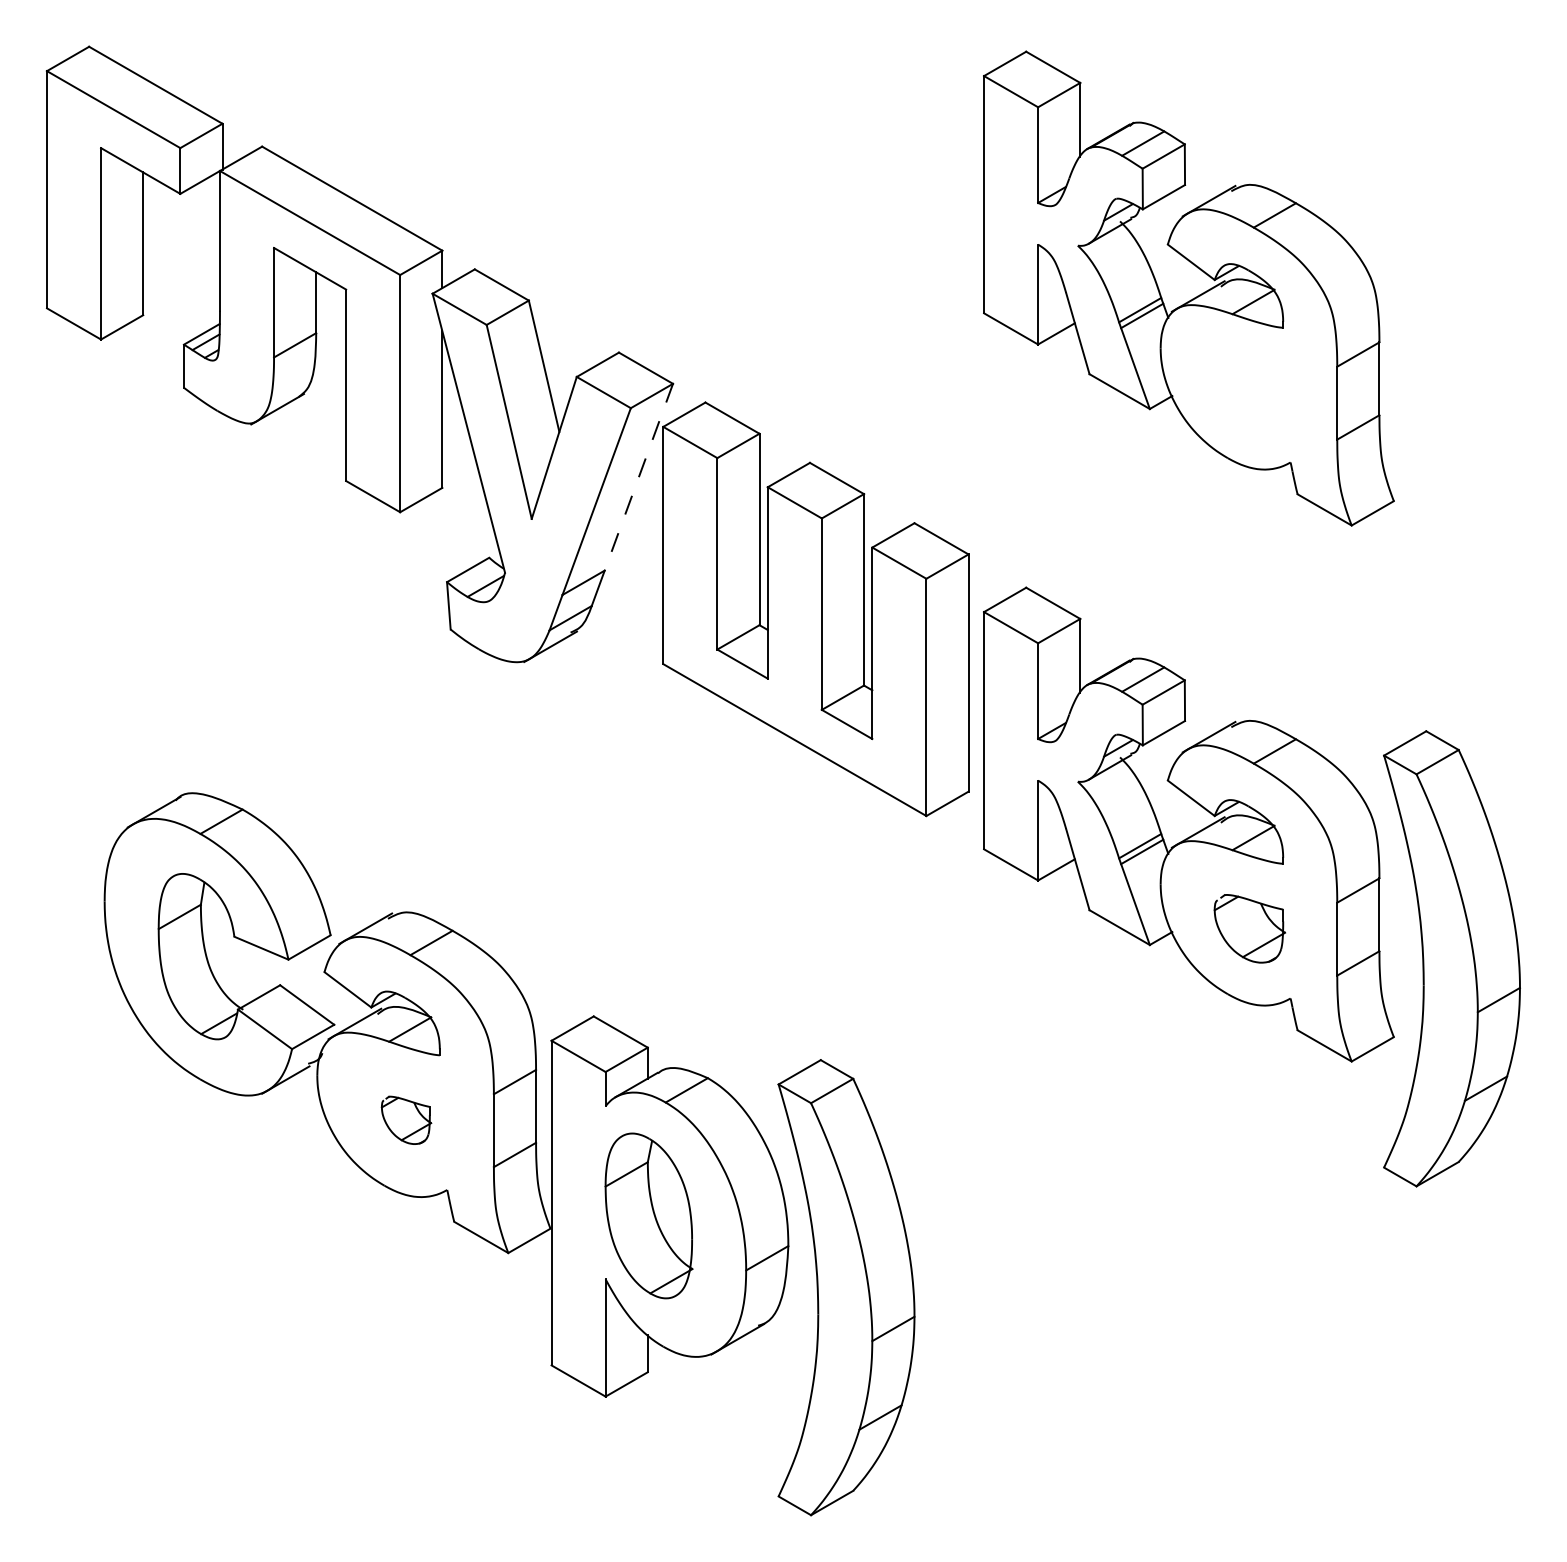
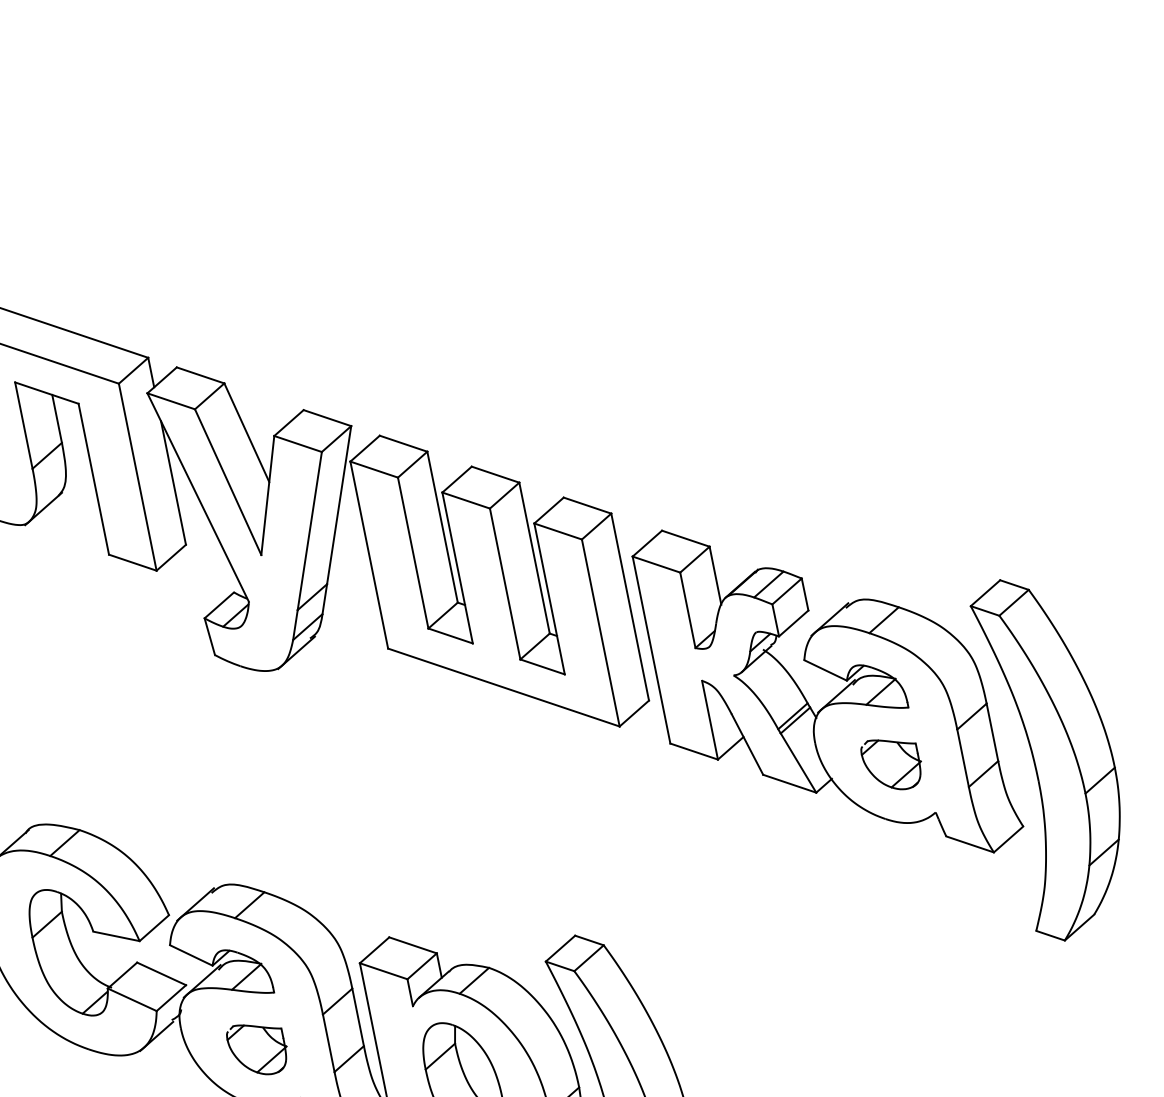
part: (1192, 298) -> (747, 276), removed
line: (638, 477) -> (338, 505), dashed -> solid
part: (406, 1120) -> (258, 1049), size x1.43

